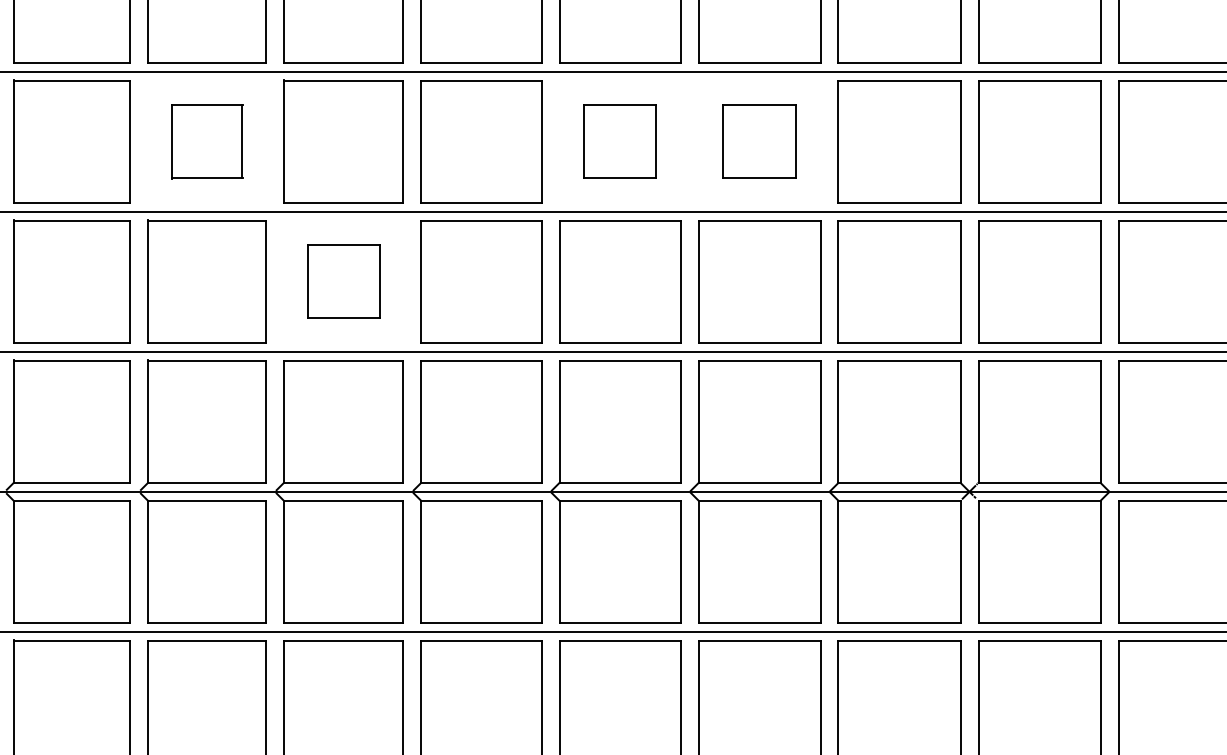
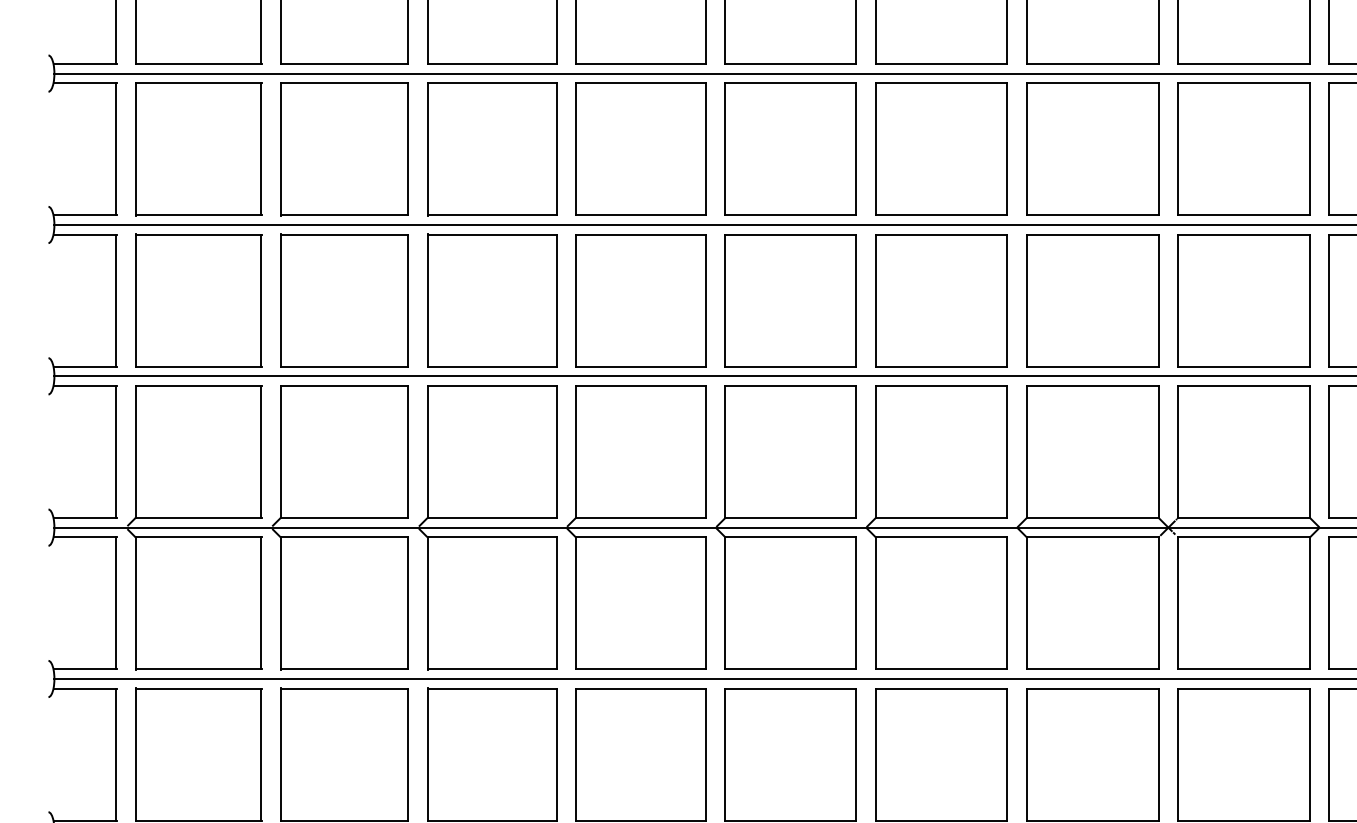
part: (619, 140) -> (790, 148), size x1.67
part: (759, 140) -> (941, 148), size x1.67
part: (207, 141) -> (344, 149), size x1.67
part: (344, 281) -> (492, 300), size x1.67

